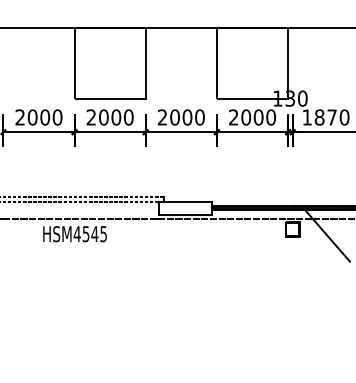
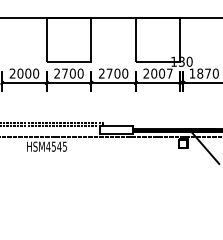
text: (104, 117) -> (65, 73), 2000 -> 2700
text: (174, 117) -> (109, 73), 2000 -> 2700
text: (270, 117) -> (169, 73), 2000 -> 2007

